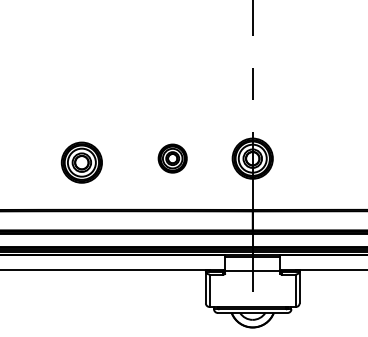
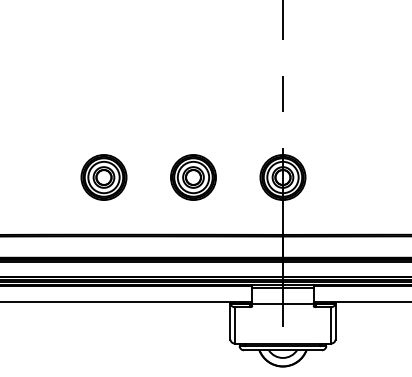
part: (172, 158) -> (193, 177), size x1.43
part: (81, 162) -> (103, 177), moved

